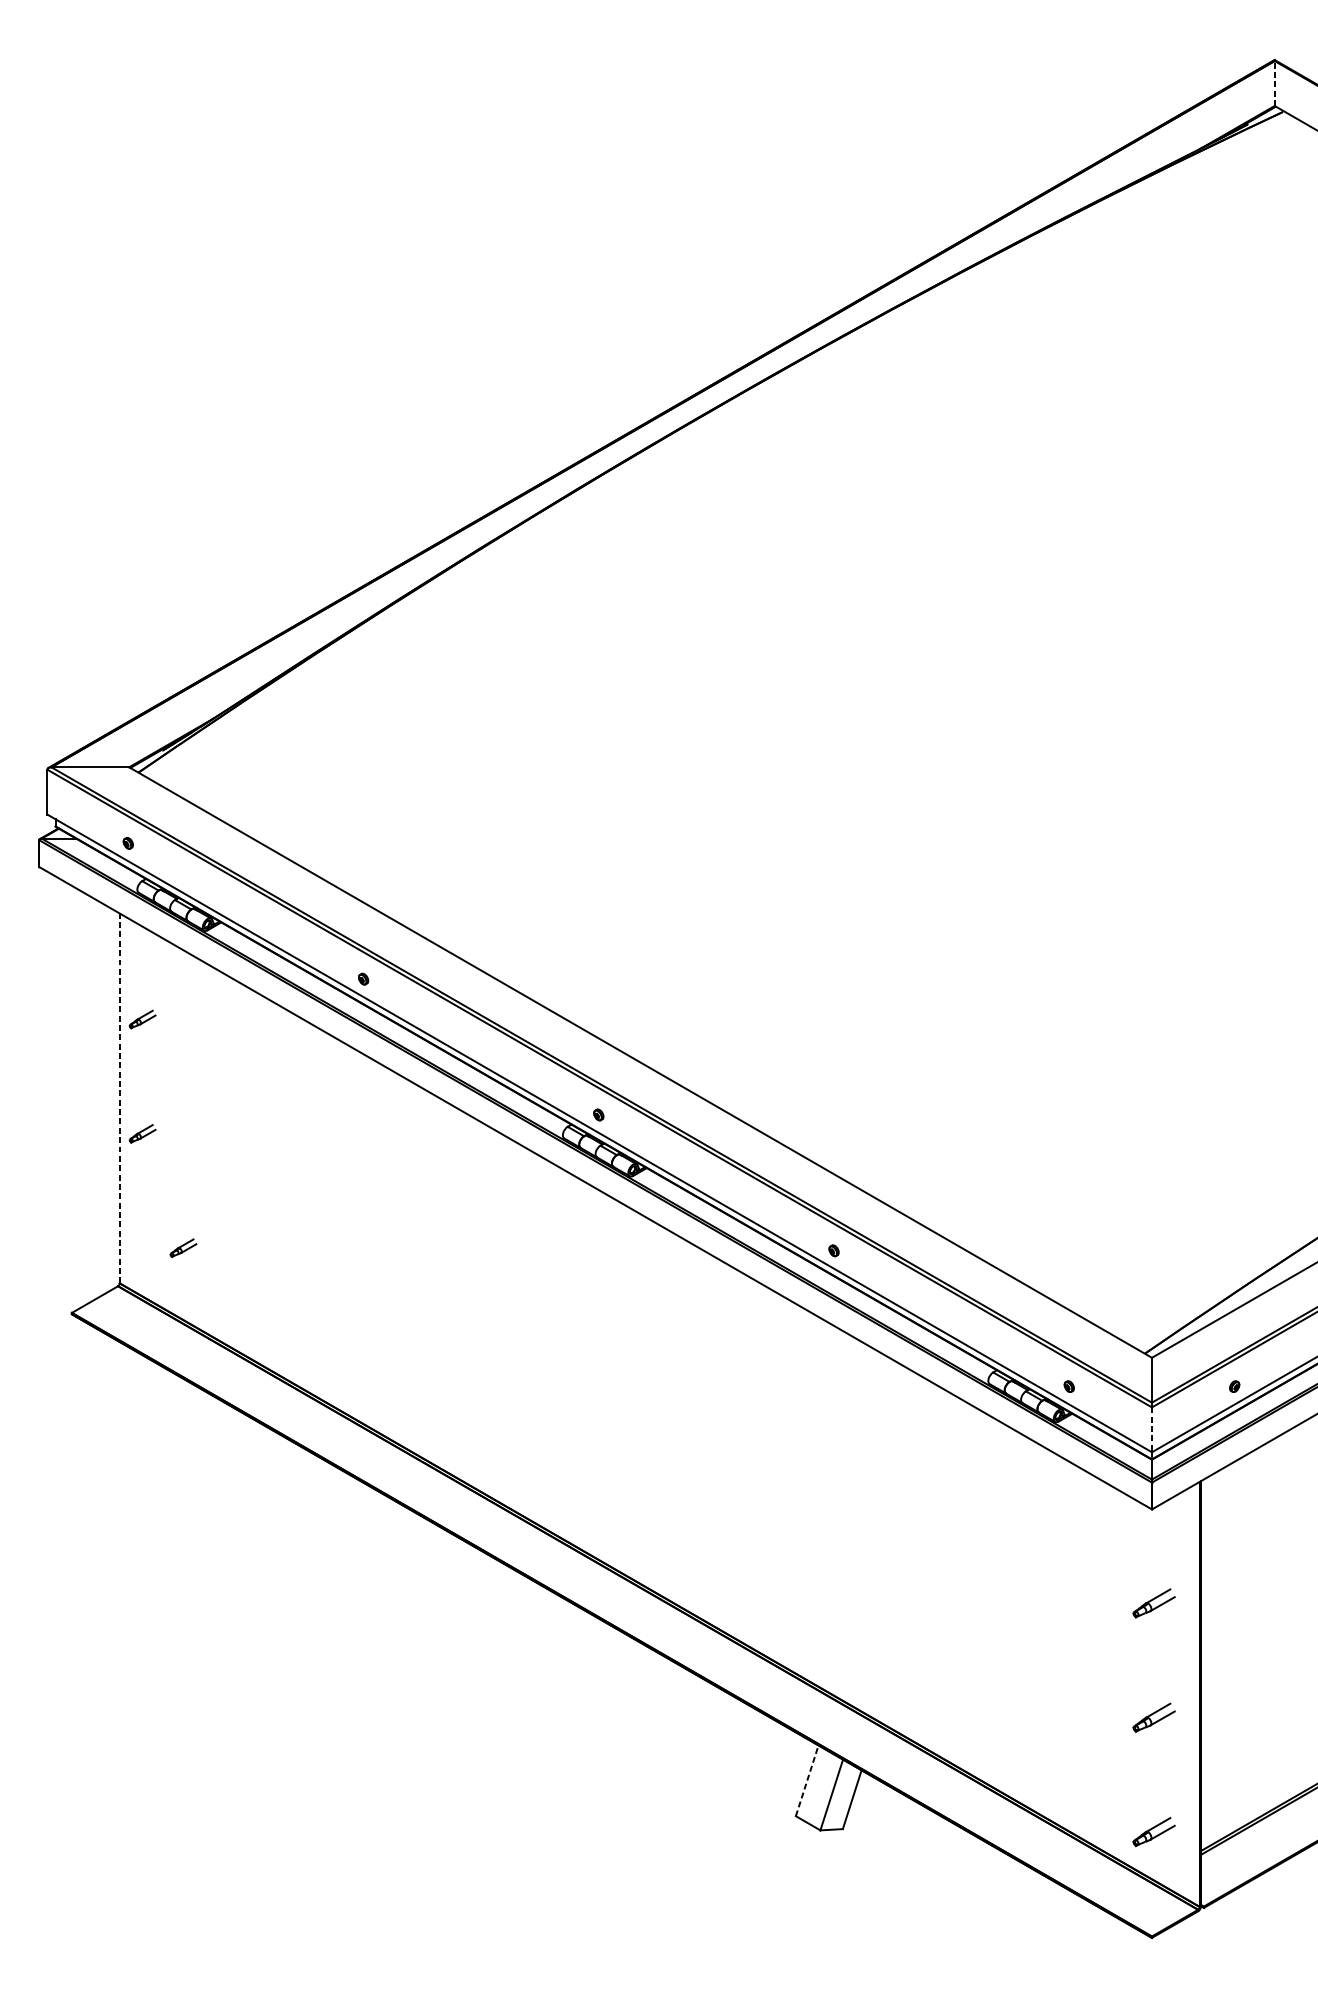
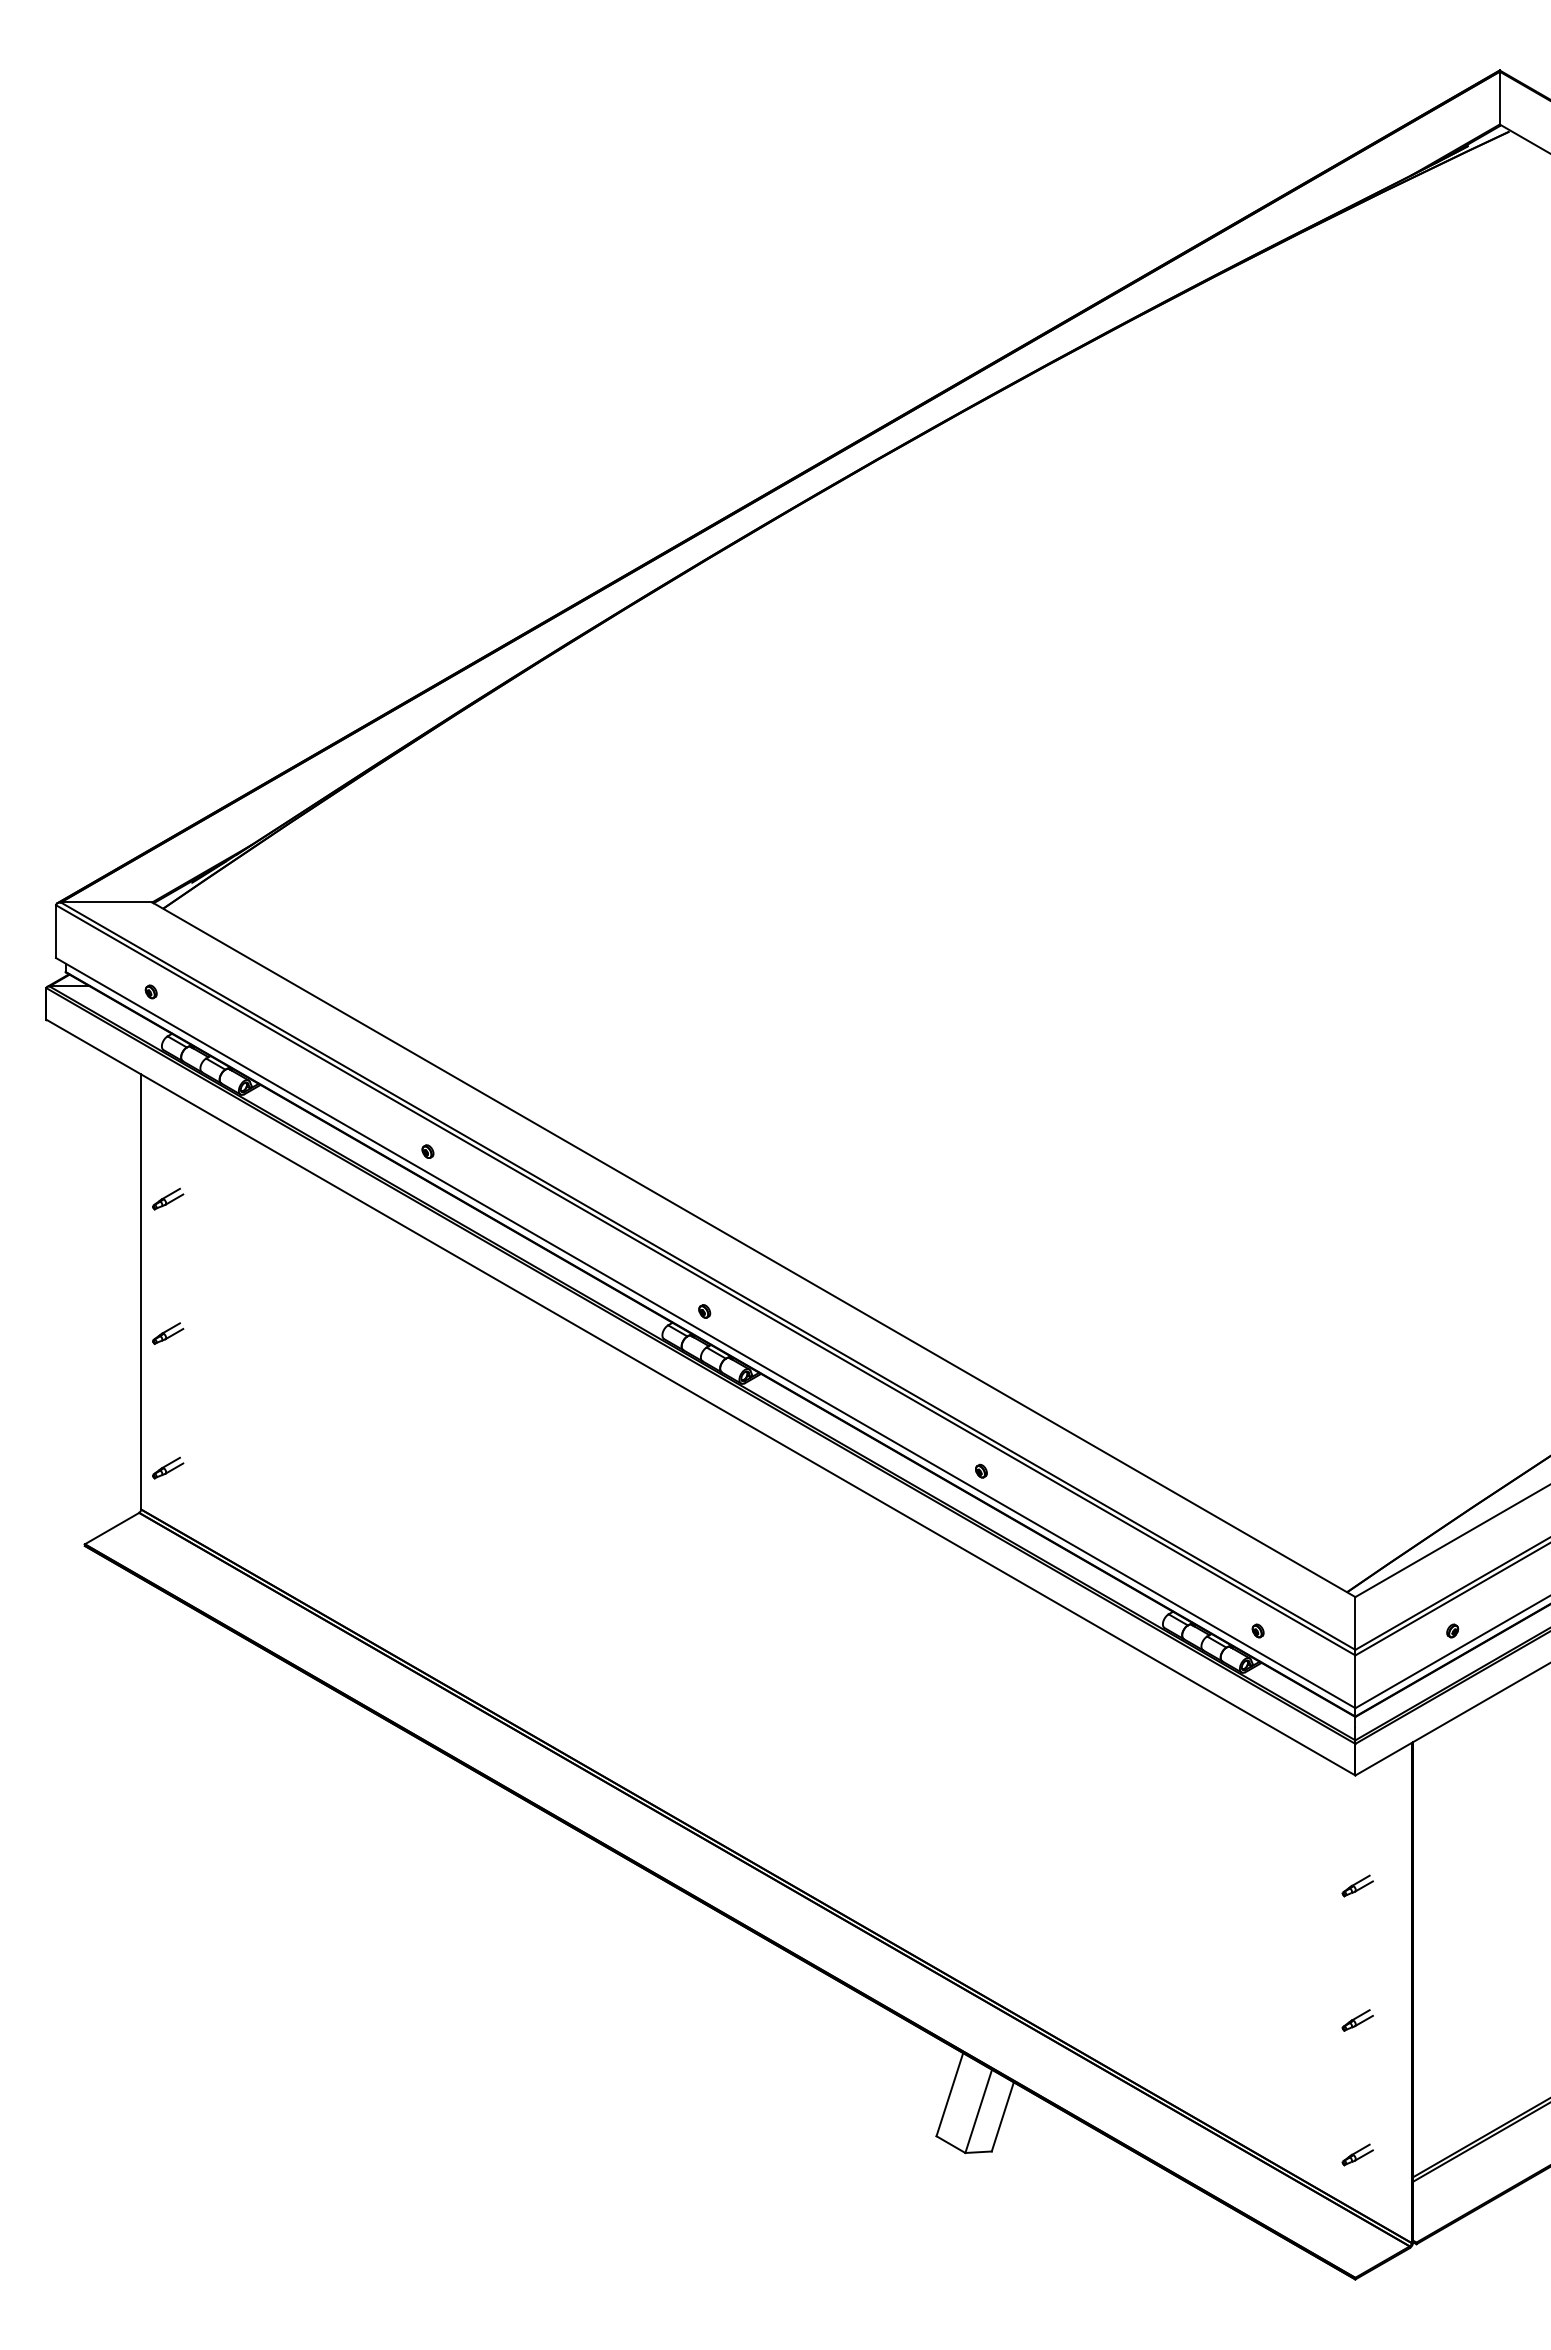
line: (1274, 83) -> (1499, 97), dashed -> solid
line: (120, 1098) -> (141, 1291), dashed -> solid
part: (183, 1247) -> (168, 1467), moved
line: (1152, 1430) -> (1355, 1682), dashed -> solid
part: (1153, 1602) -> (1357, 1885), size x0.62
part: (1153, 1717) -> (1357, 2020), size x0.62
line: (806, 1780) -> (949, 2094), dashed -> solid
part: (1153, 1831) -> (1357, 2154), size x0.62

